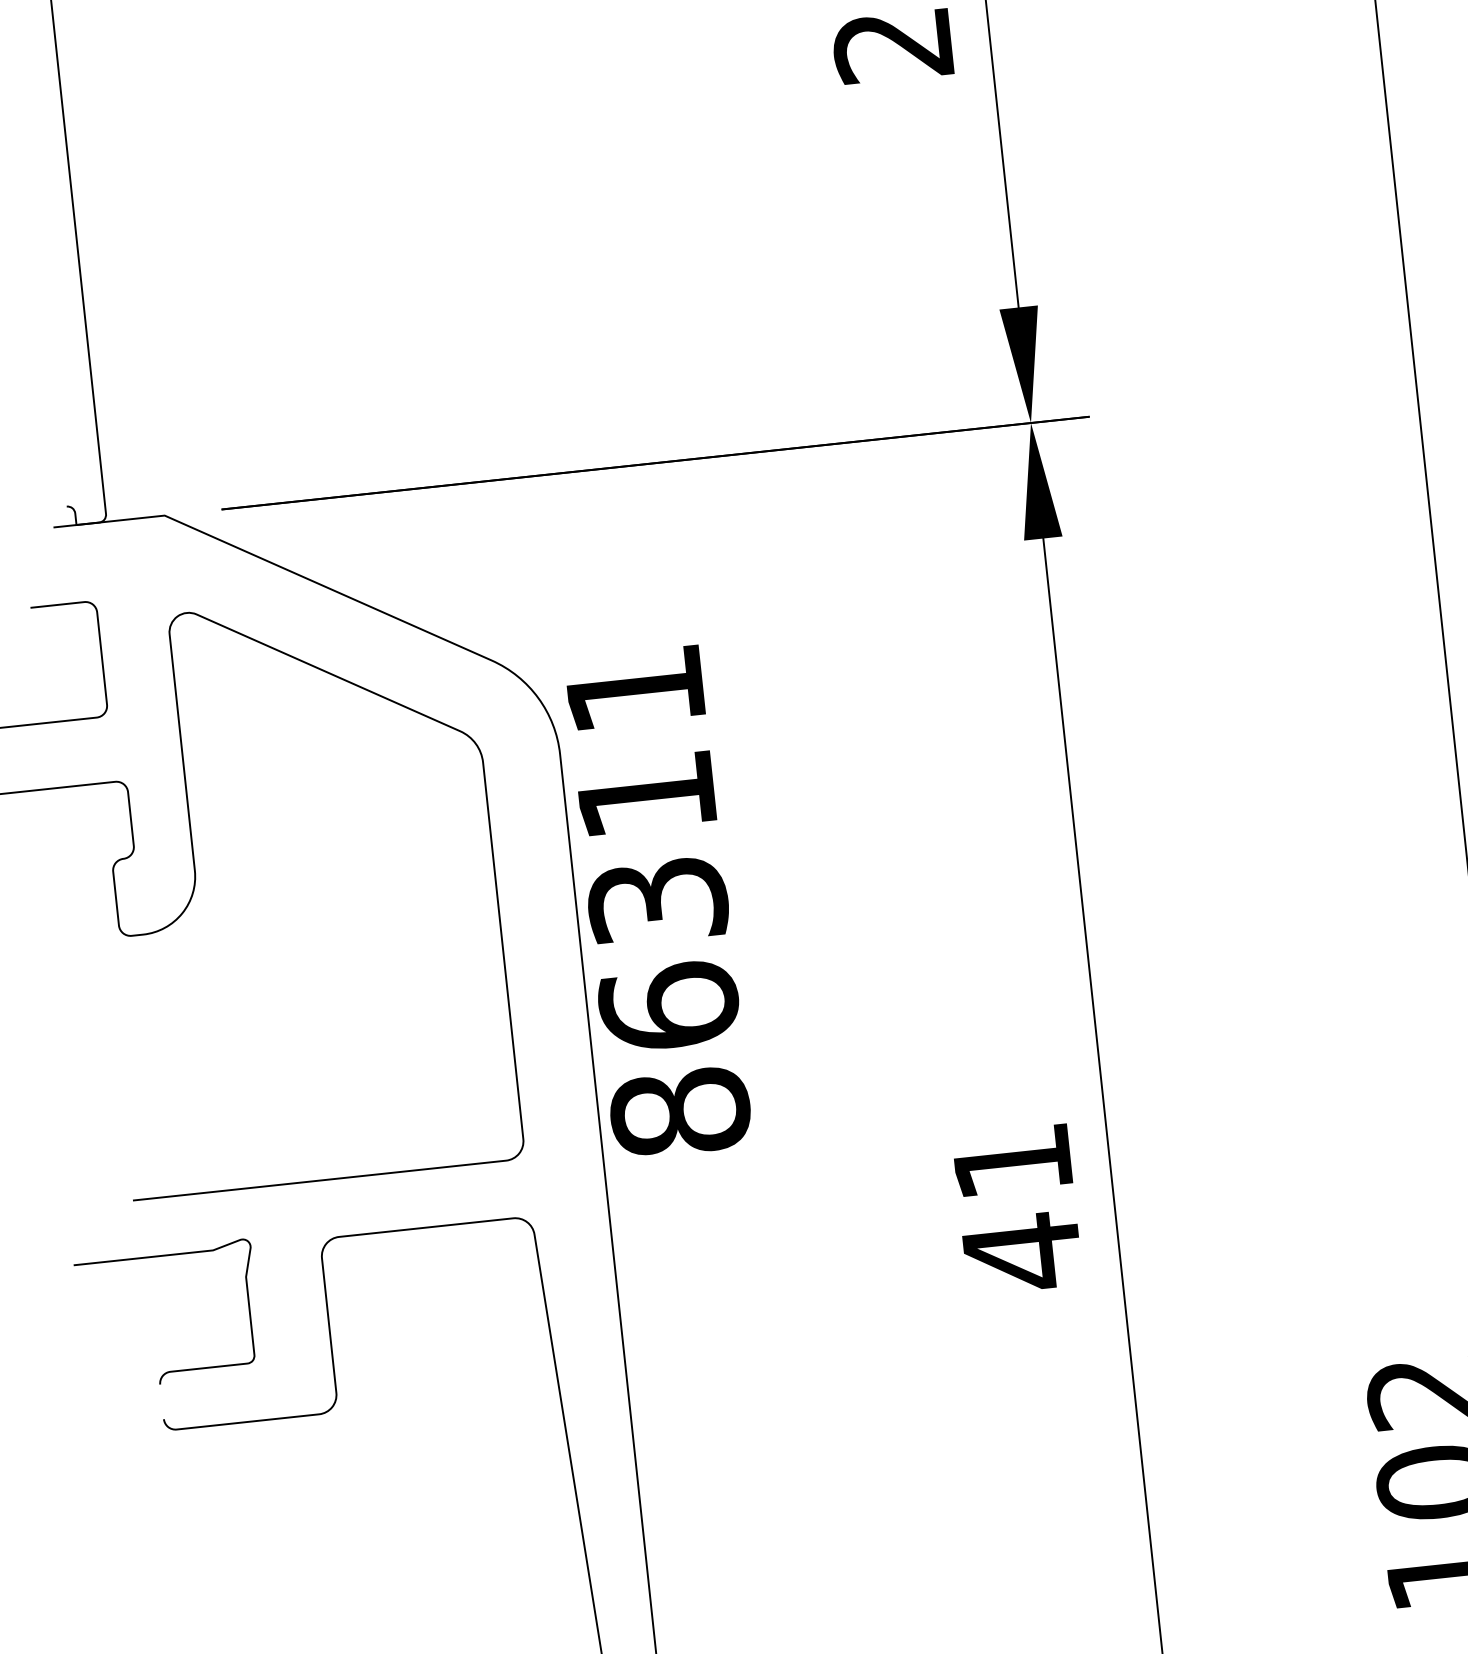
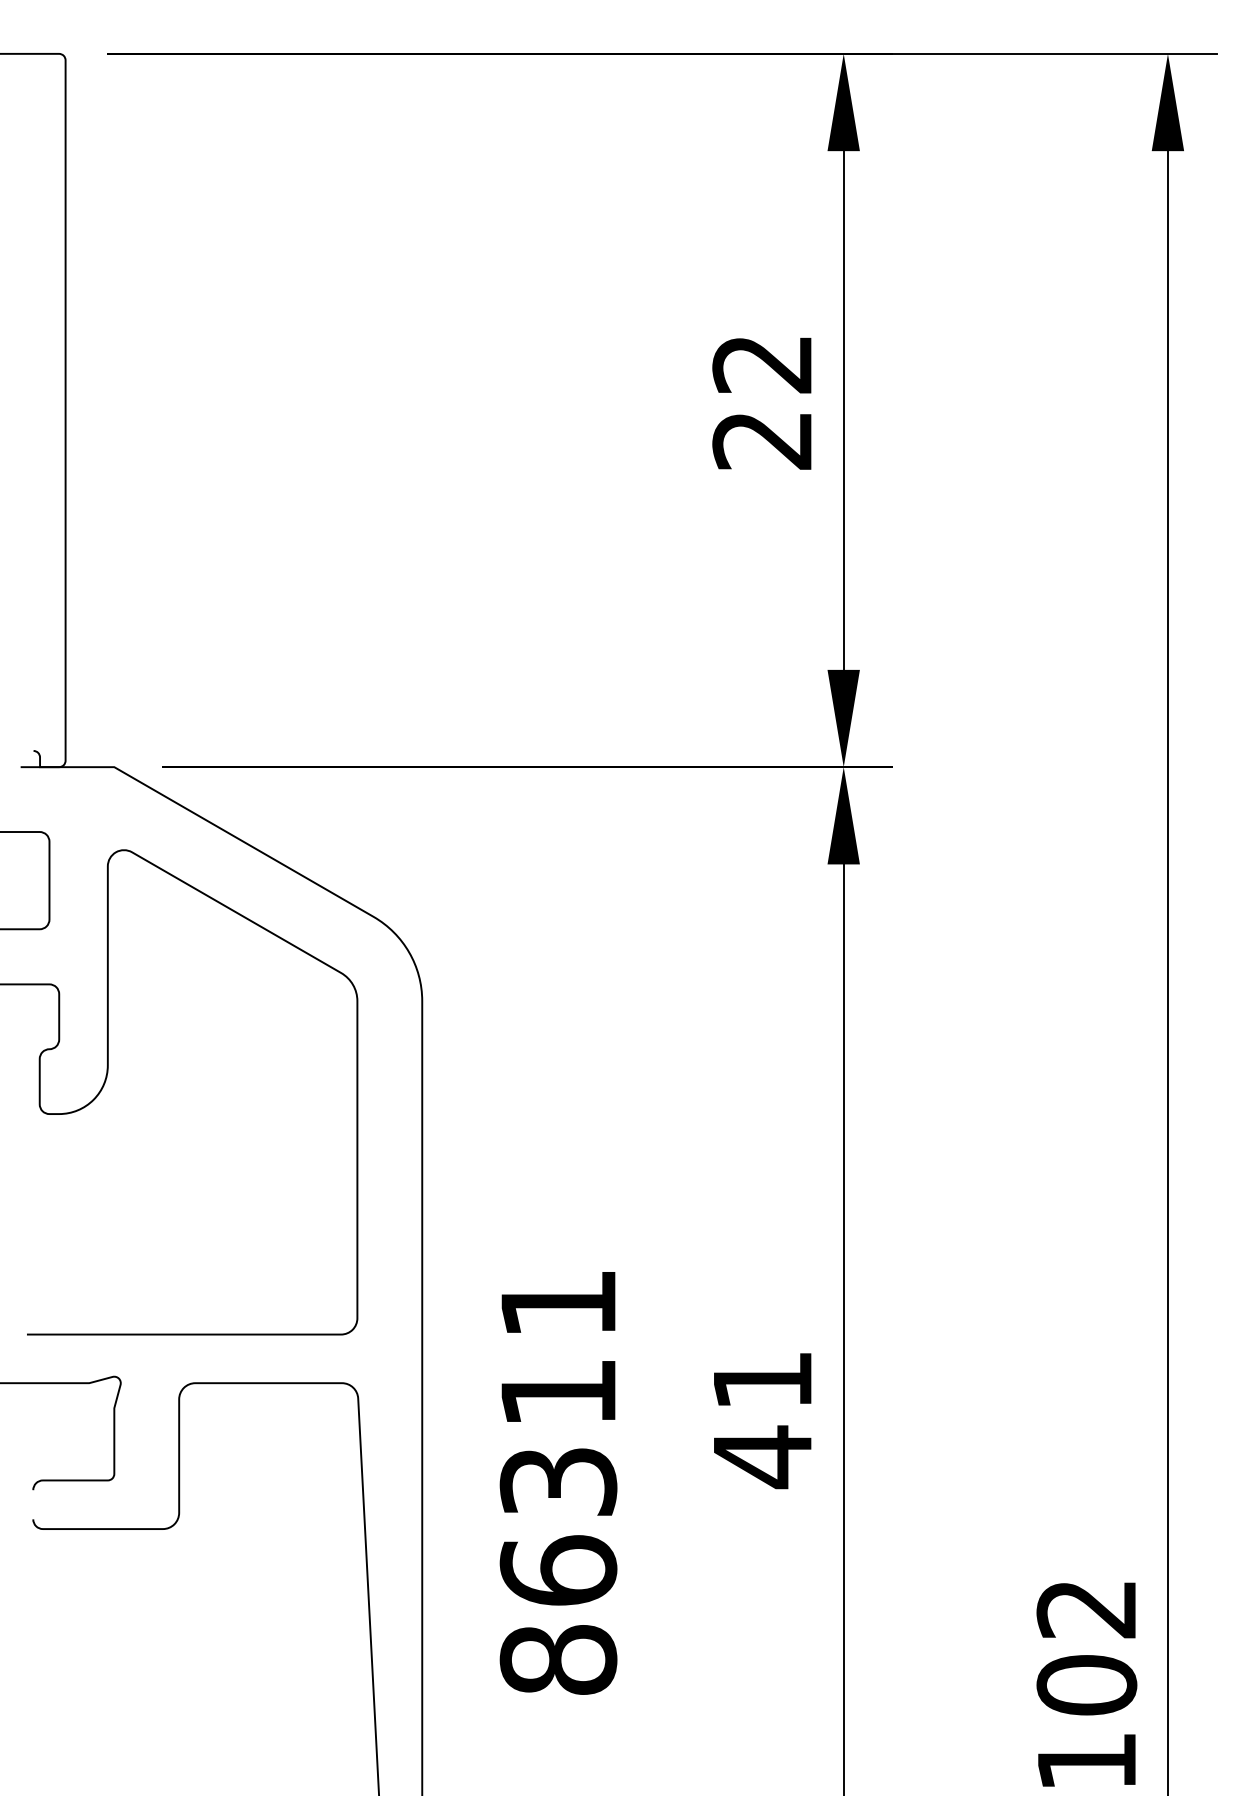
text: (657, 902) -> (558, 1483), moved

